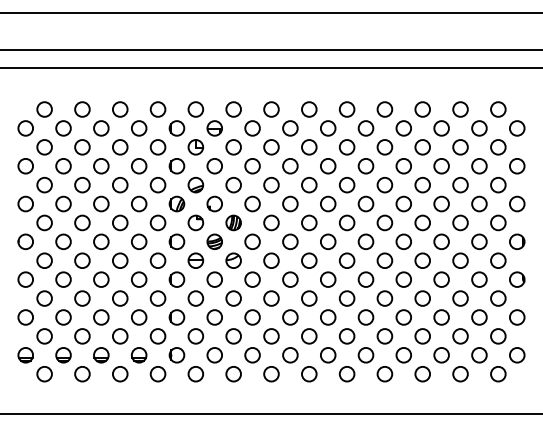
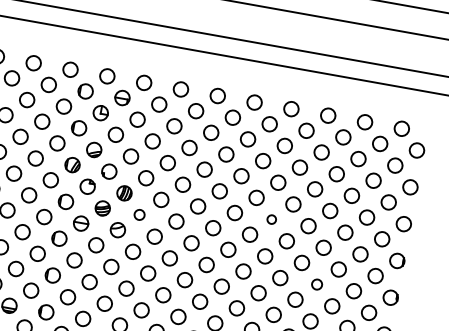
circle: (384, 222) -> (271, 219), size x0.6
circle: (252, 241) -> (139, 214), size x0.7
circle: (441, 279) -> (317, 284), size x0.7

